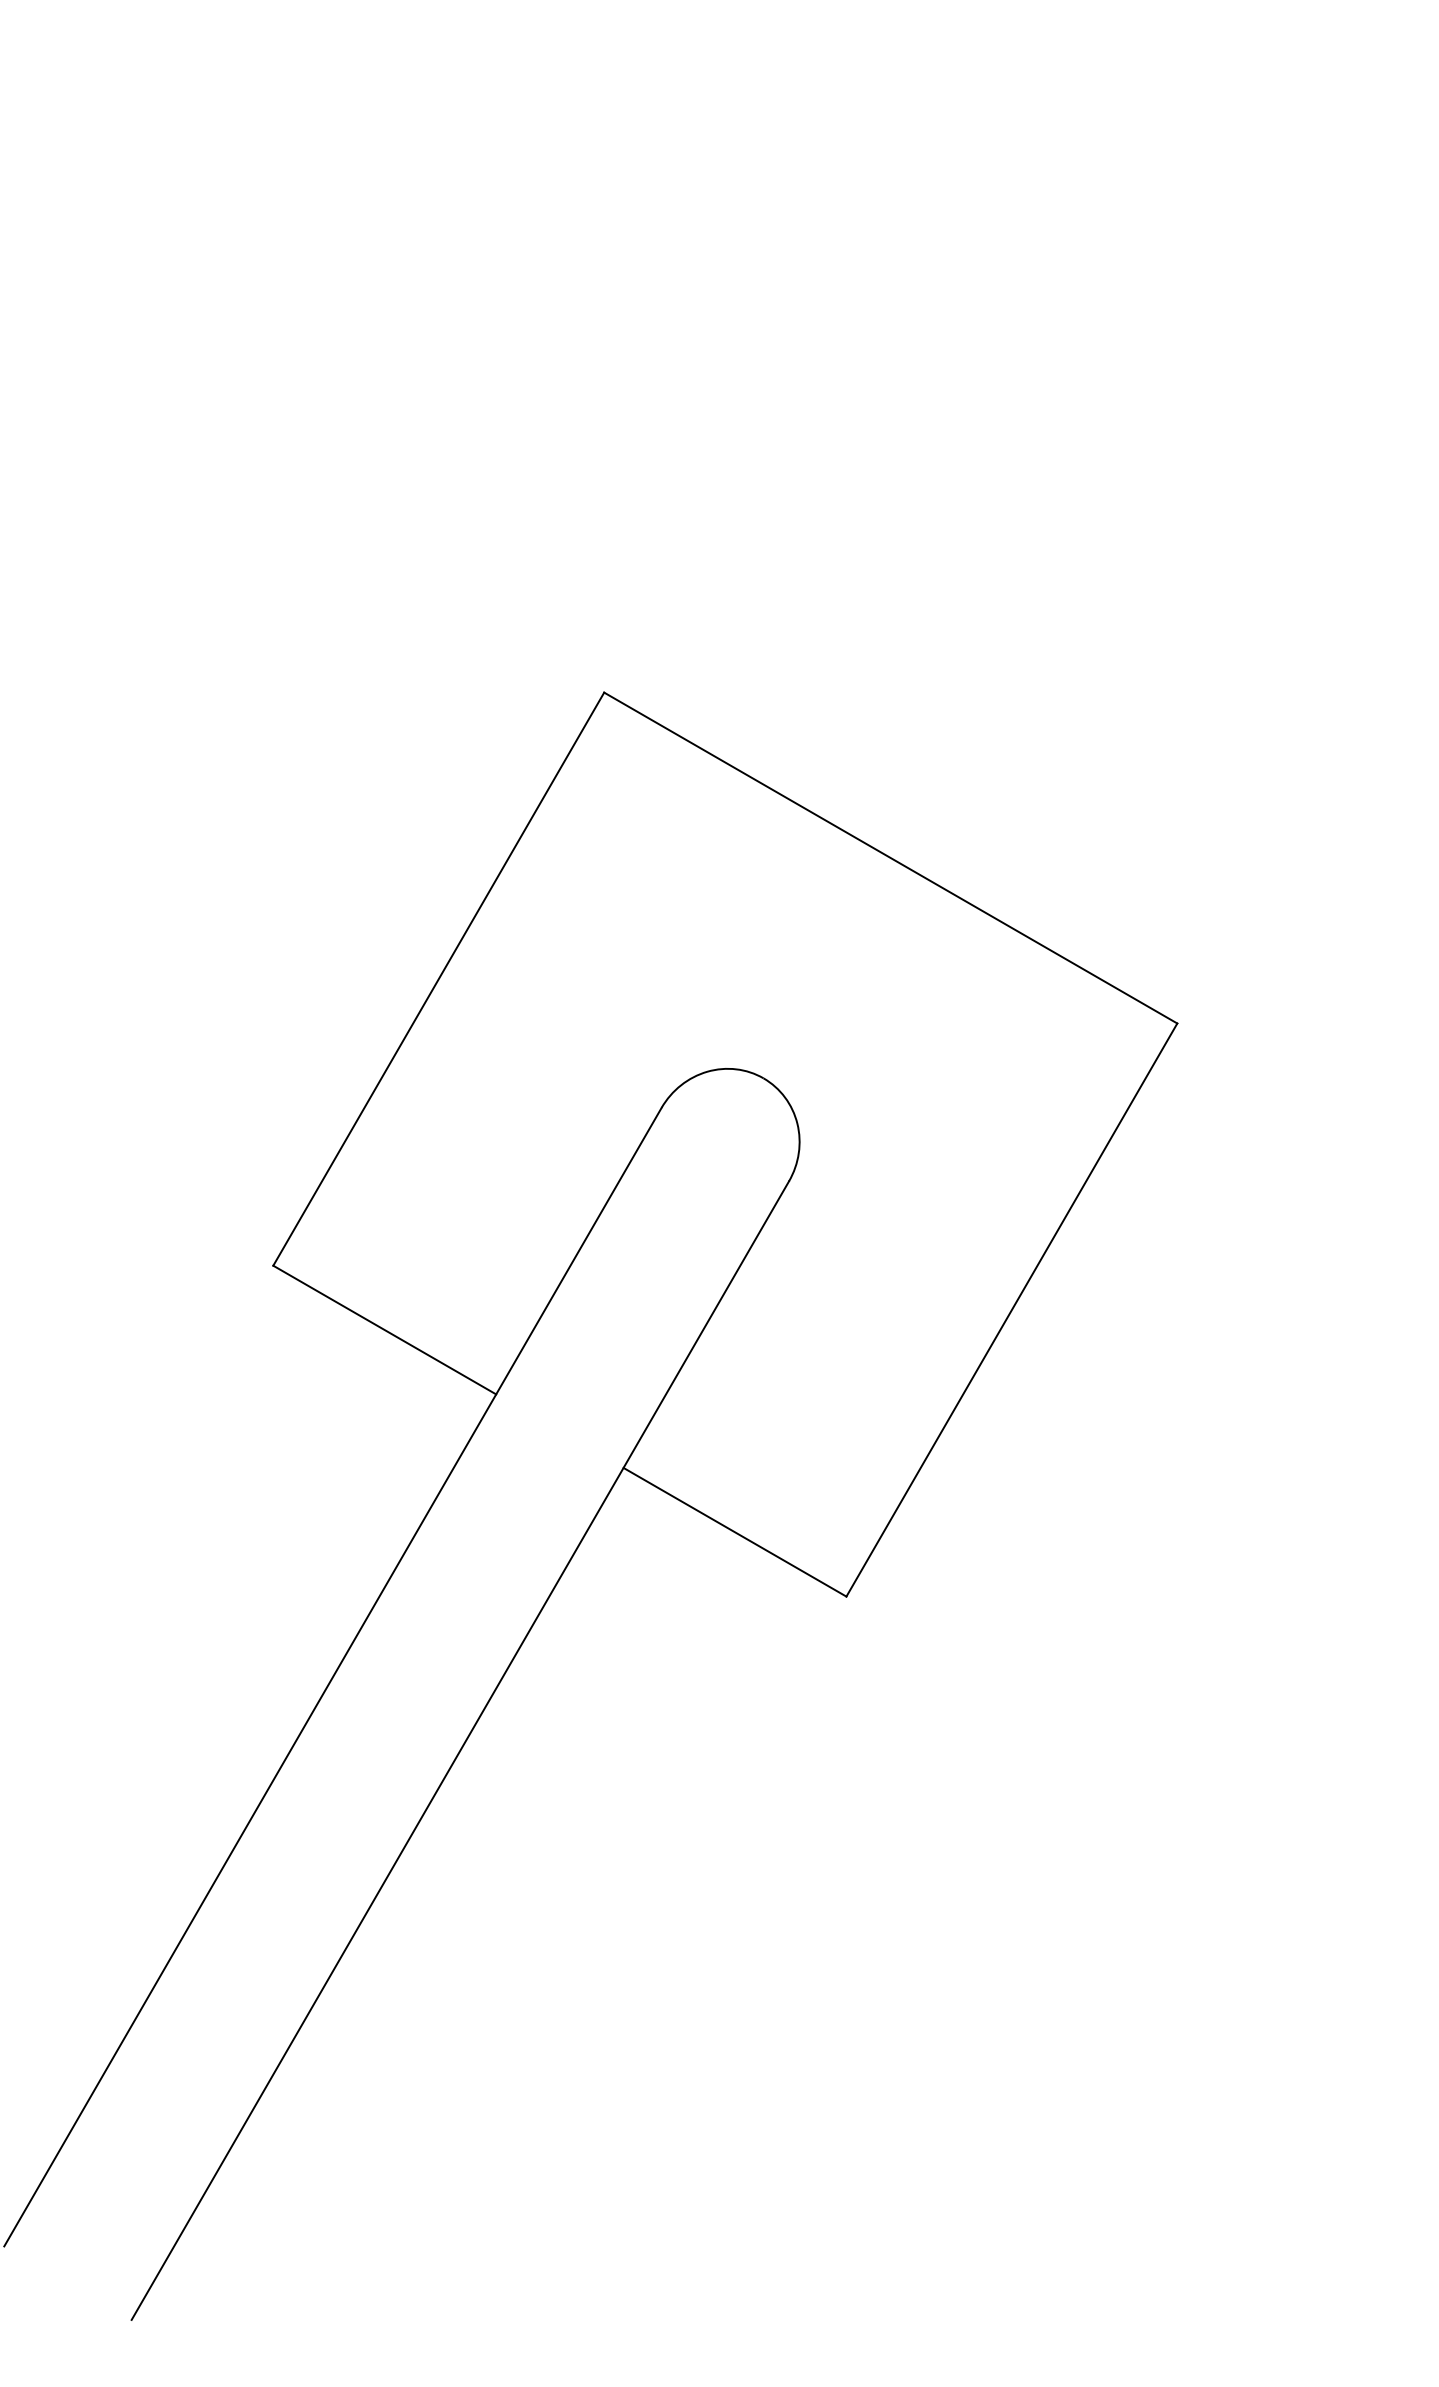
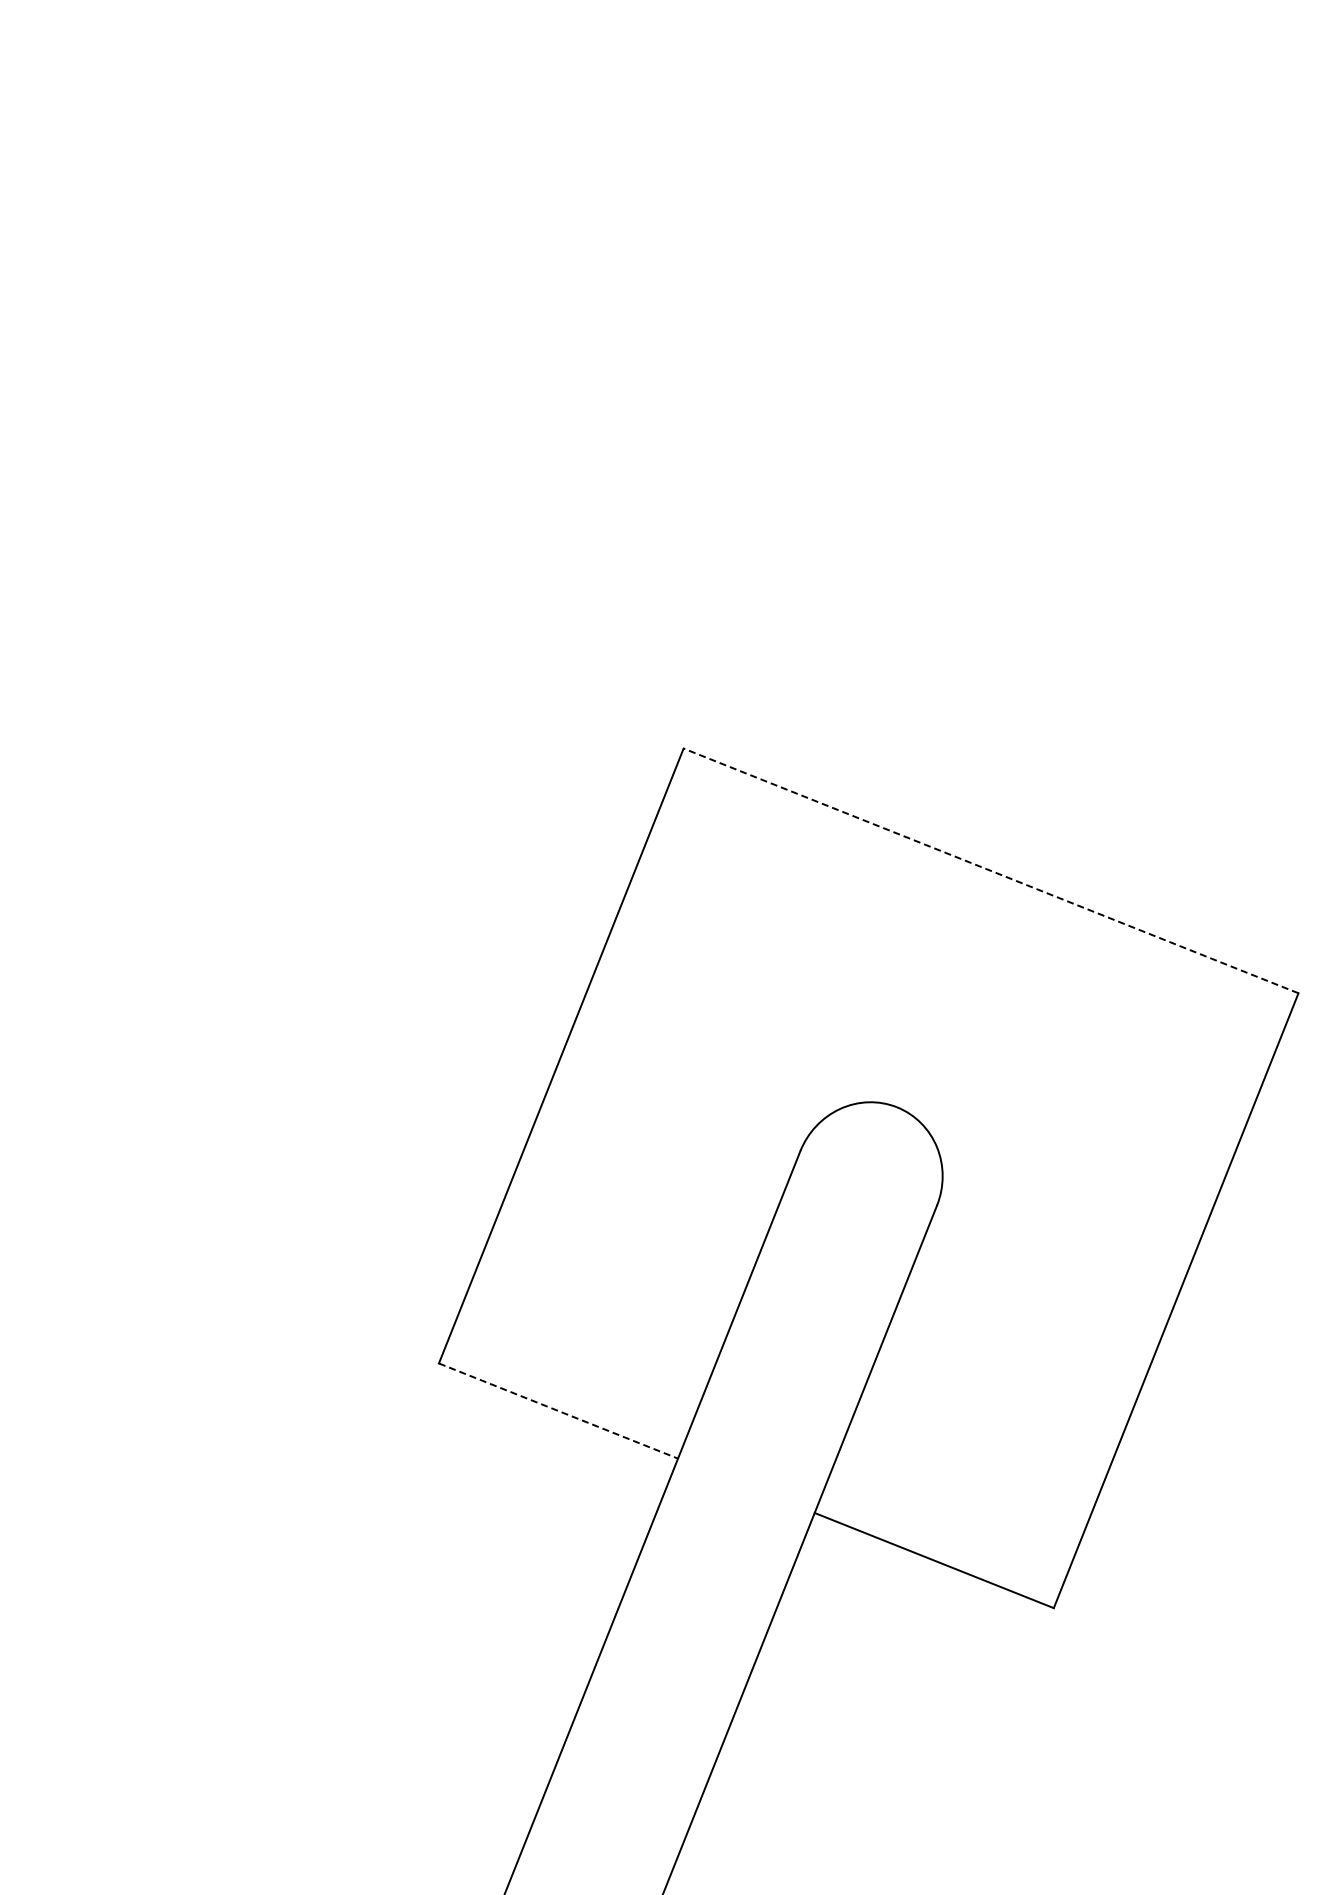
line: (890, 858) -> (990, 871), solid -> dashed
line: (384, 1330) -> (558, 1411), solid -> dashed

